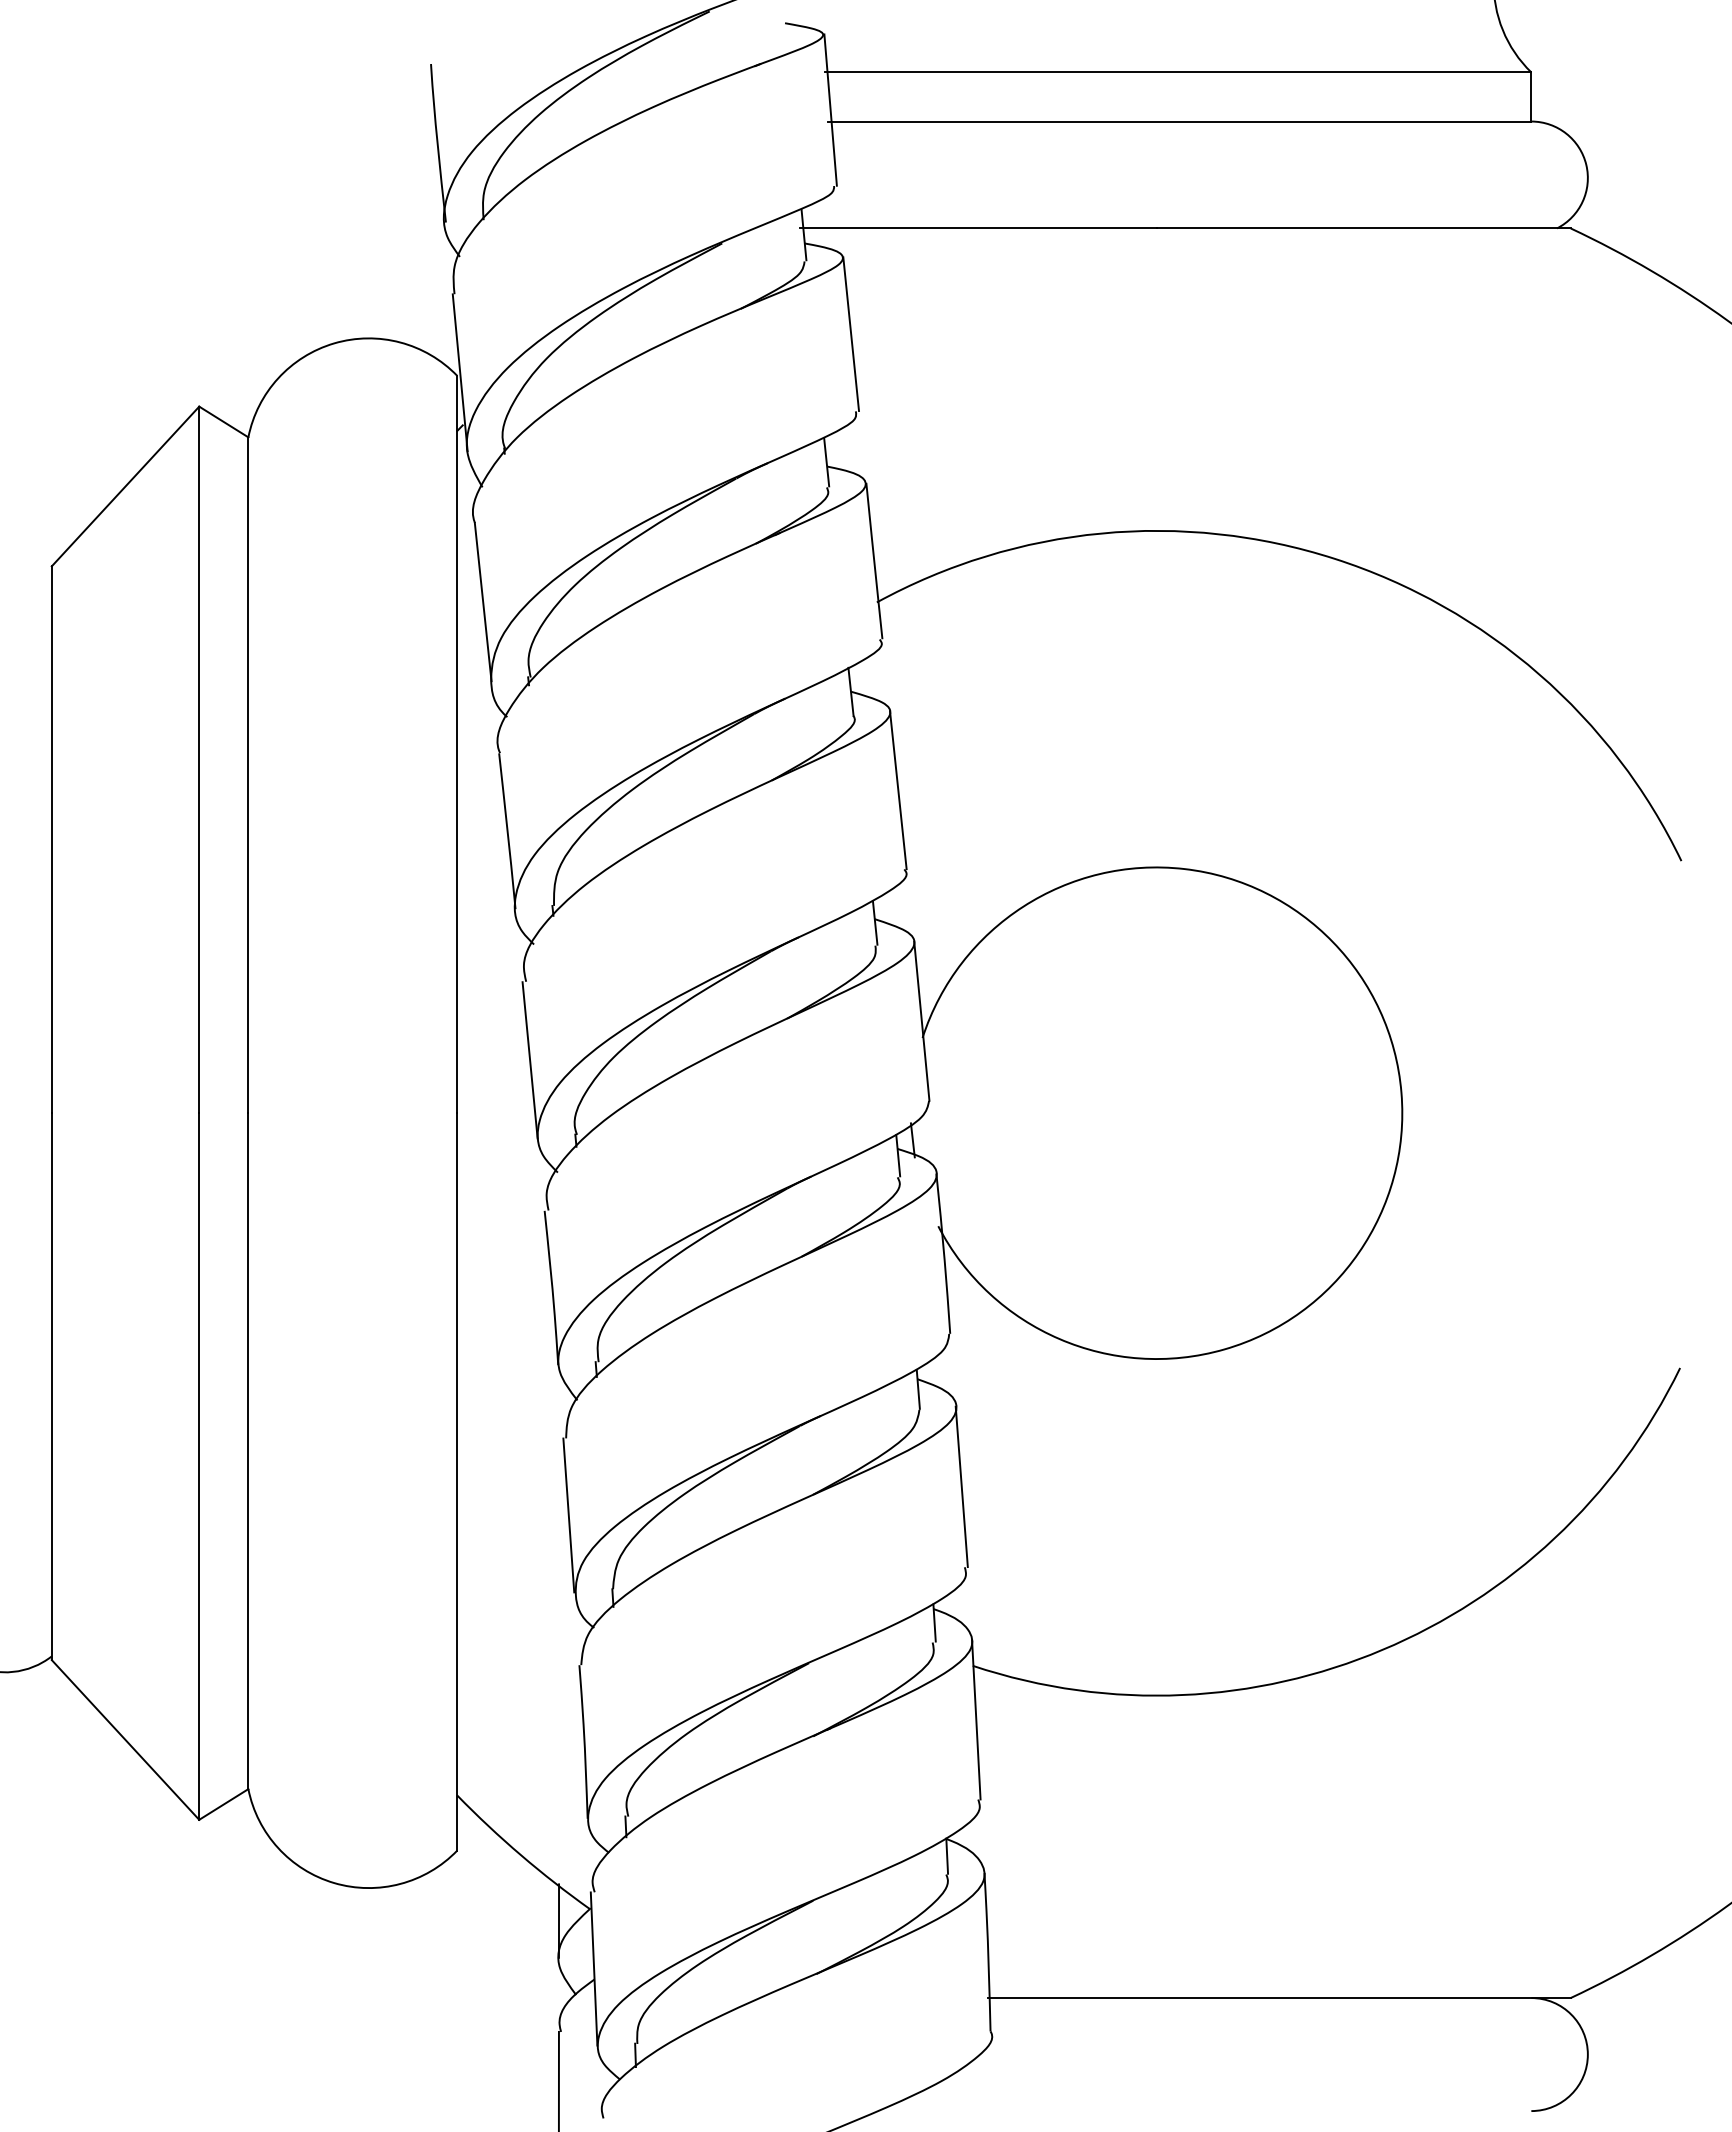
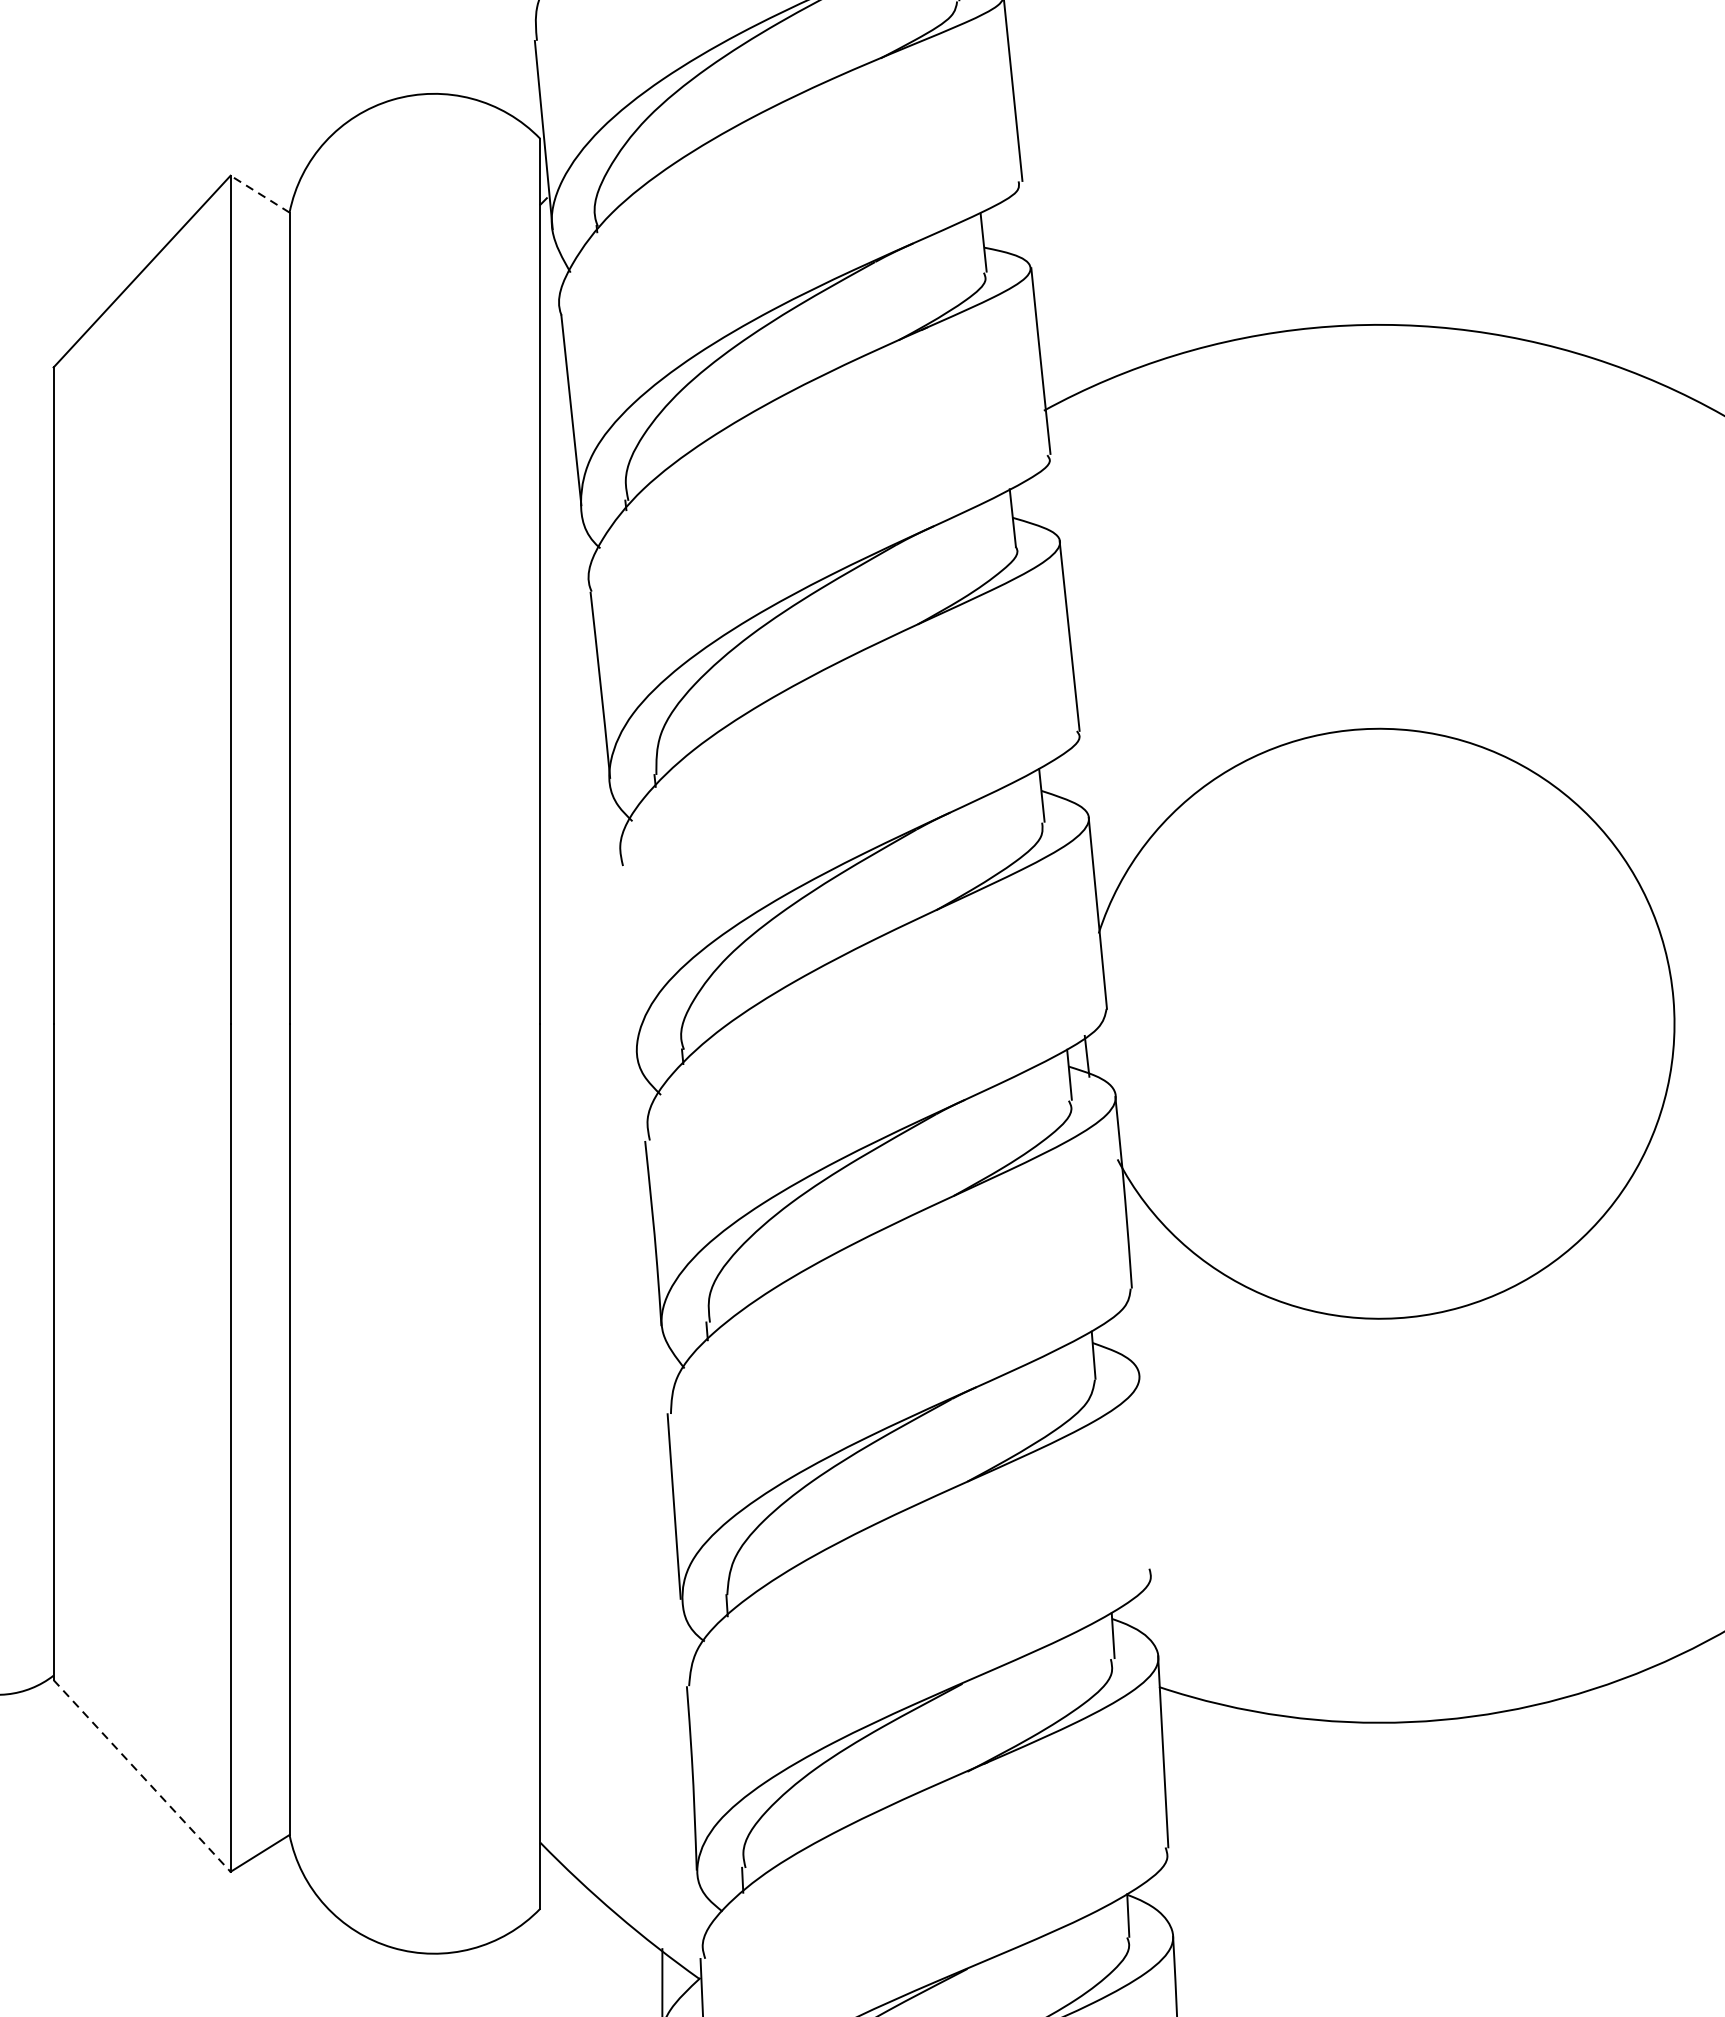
line: (223, 422) -> (259, 194), solid -> dashed
line: (529, 1060) -> (626, 960), removed
line: (961, 1486) -> (1145, 1471), removed
line: (125, 1739) -> (142, 1775), solid -> dashed

